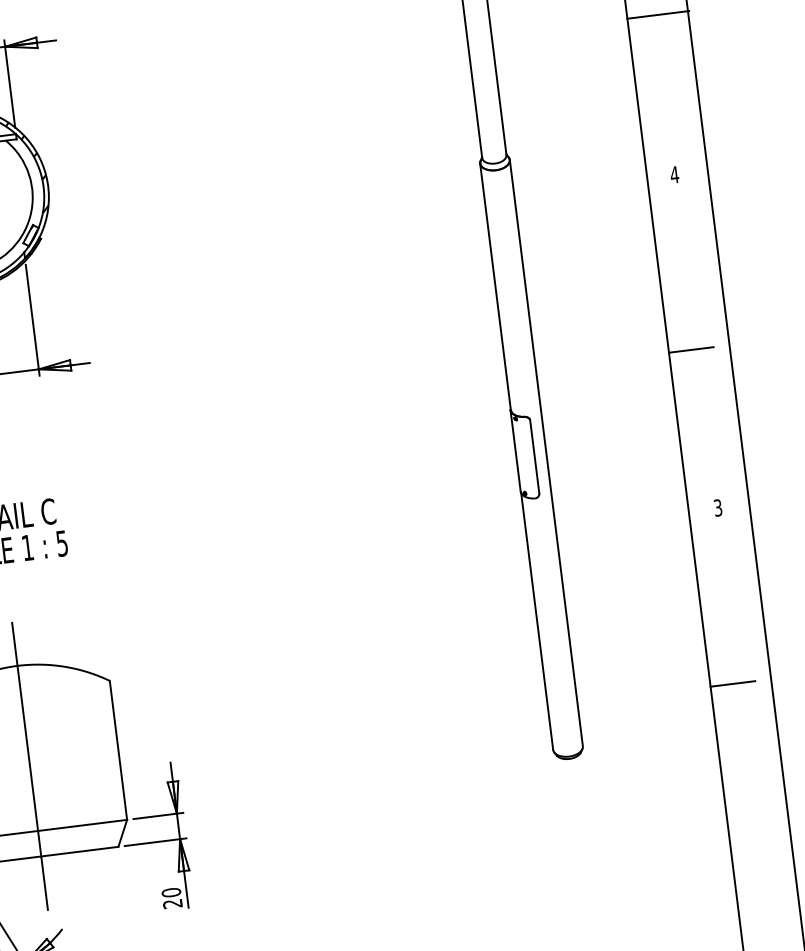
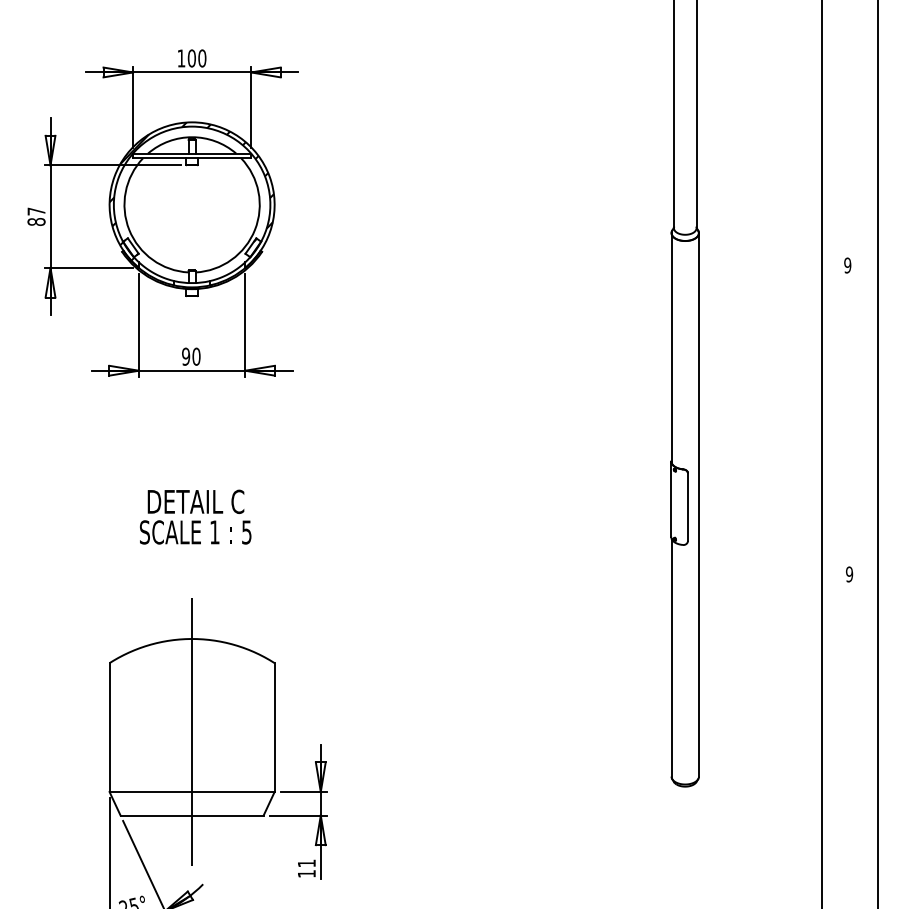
line: (657, 14) -> (850, 117), removed
text: (674, 174) -> (847, 265), 4 -> 9
line: (690, 350) -> (842, 427), removed
text: (718, 507) -> (849, 574), 3 -> 9
line: (732, 683) -> (842, 736), removed
text: (171, 898) -> (306, 868), 20 -> 11

